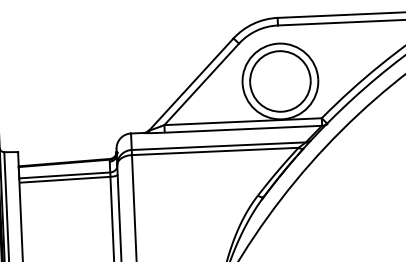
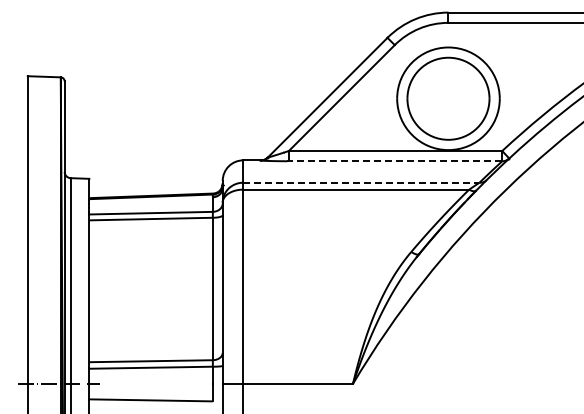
line: (243, 129) -> (395, 161), solid -> dashed
line: (218, 146) -> (361, 182), solid -> dashed

